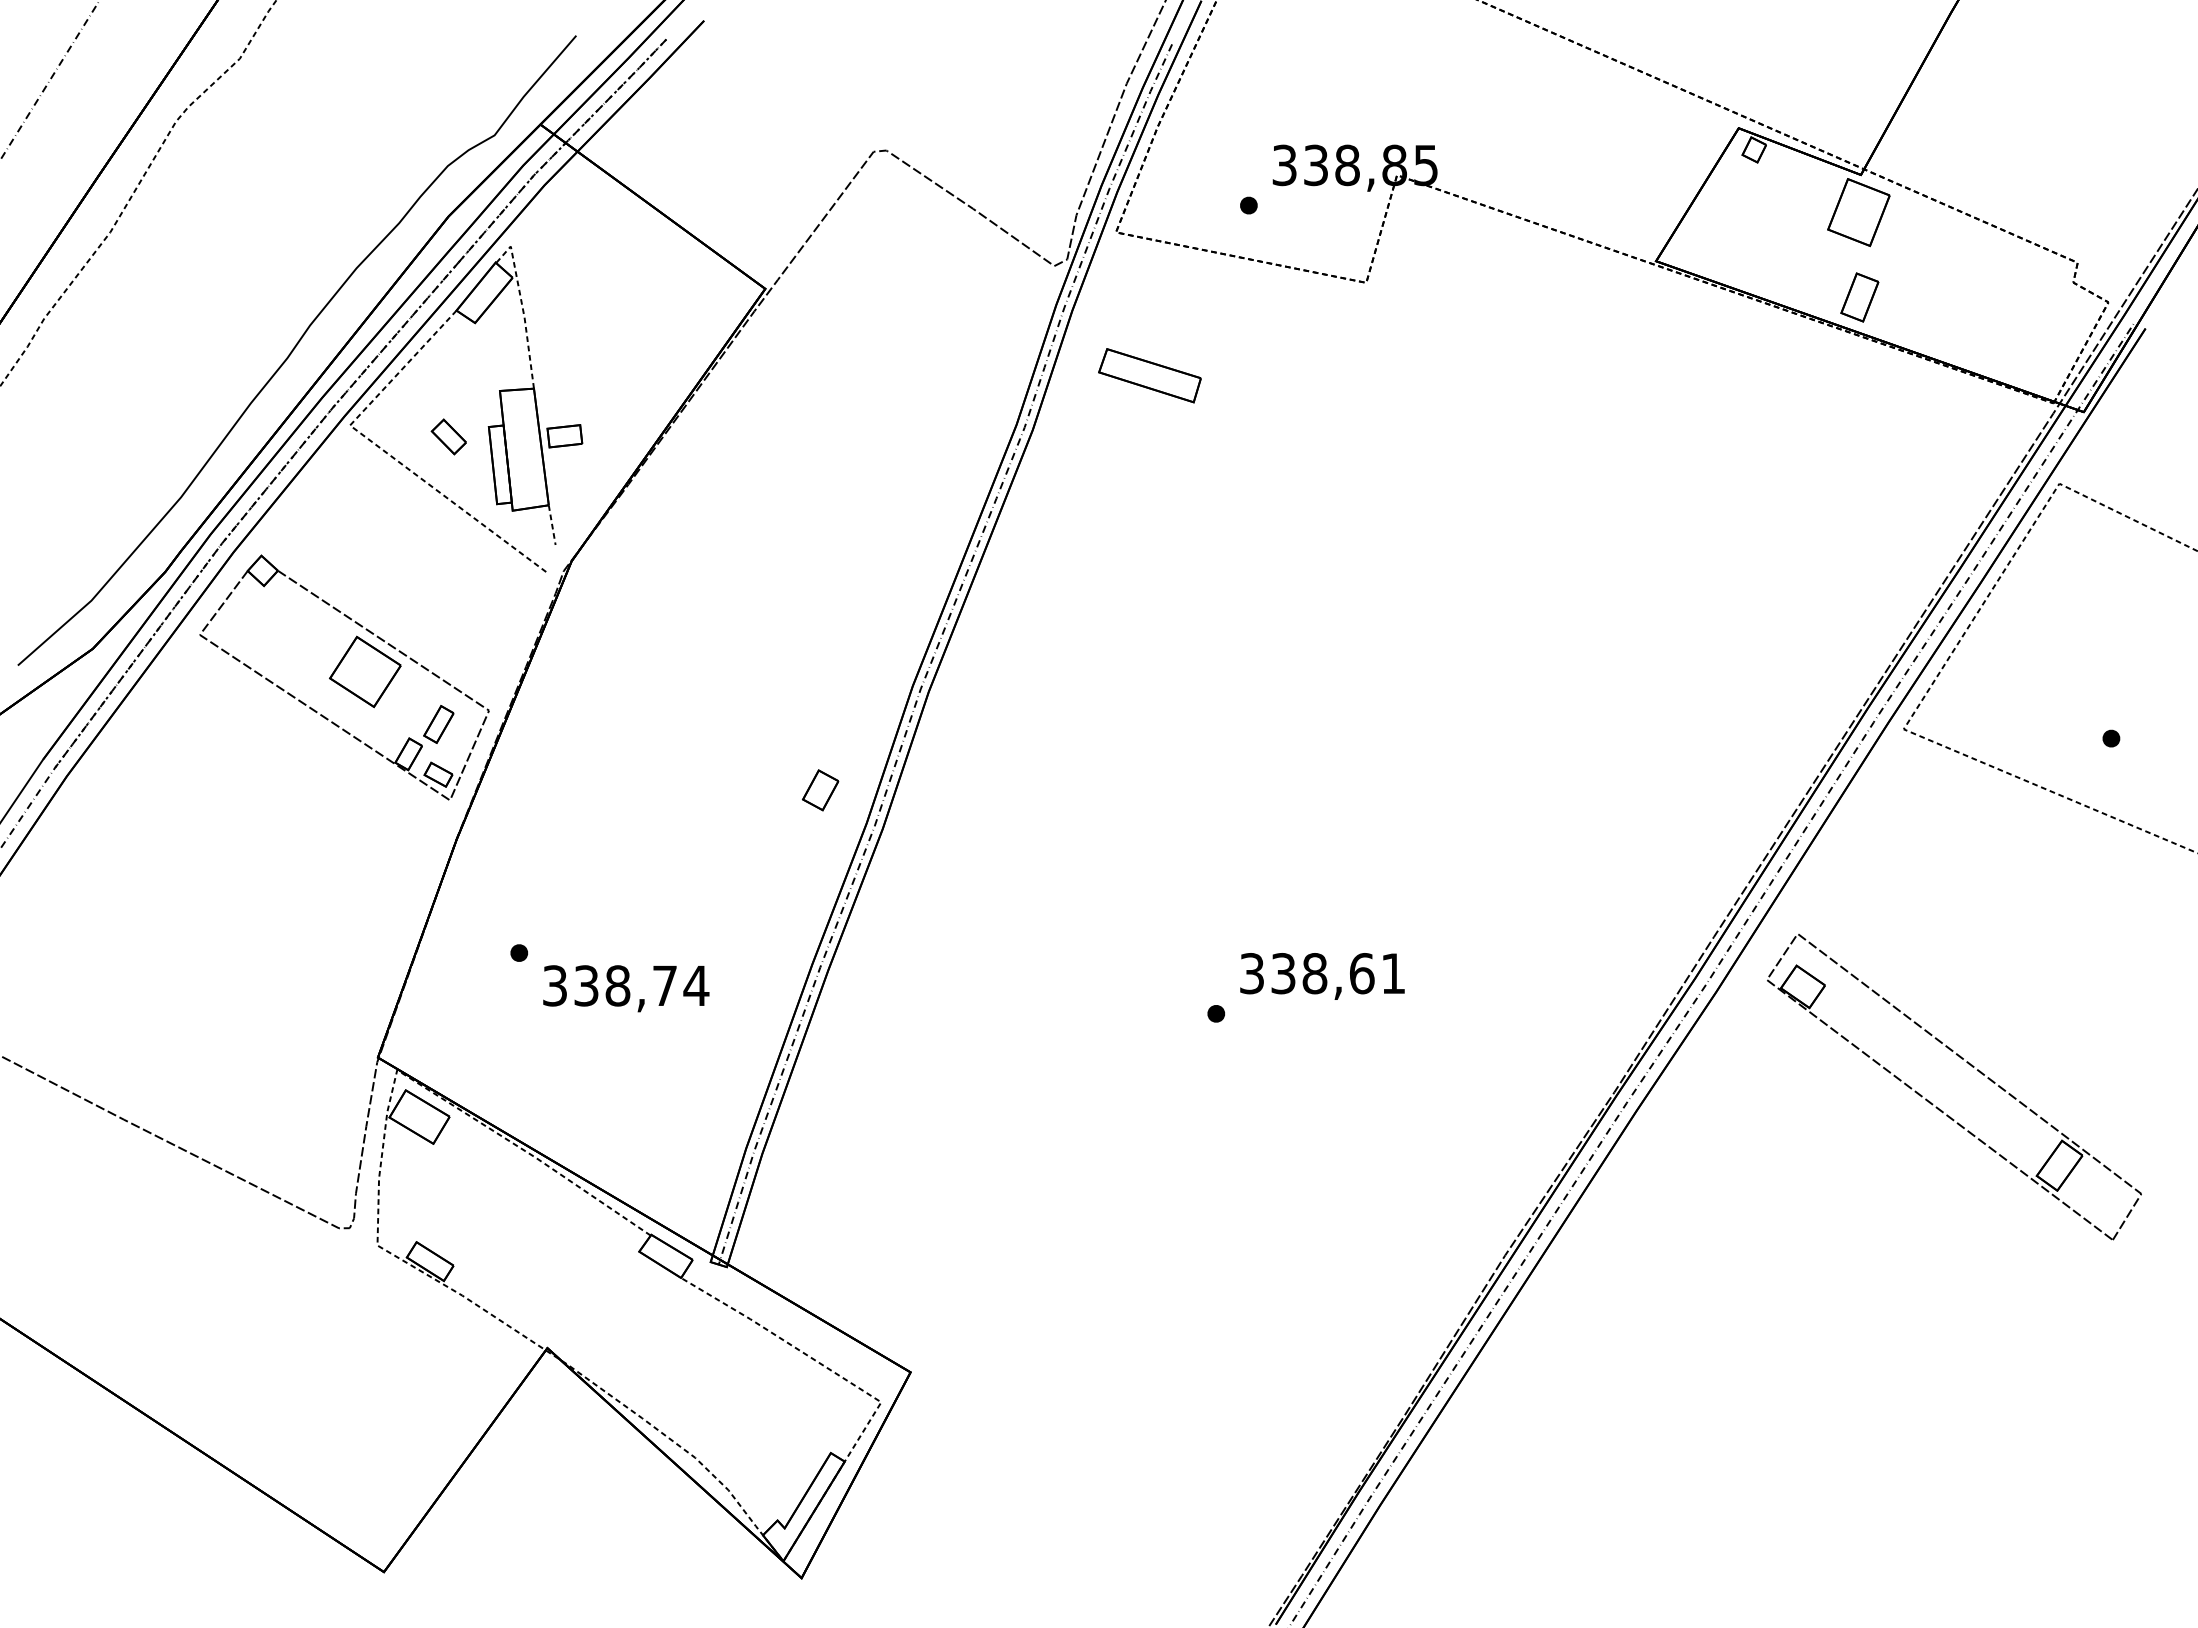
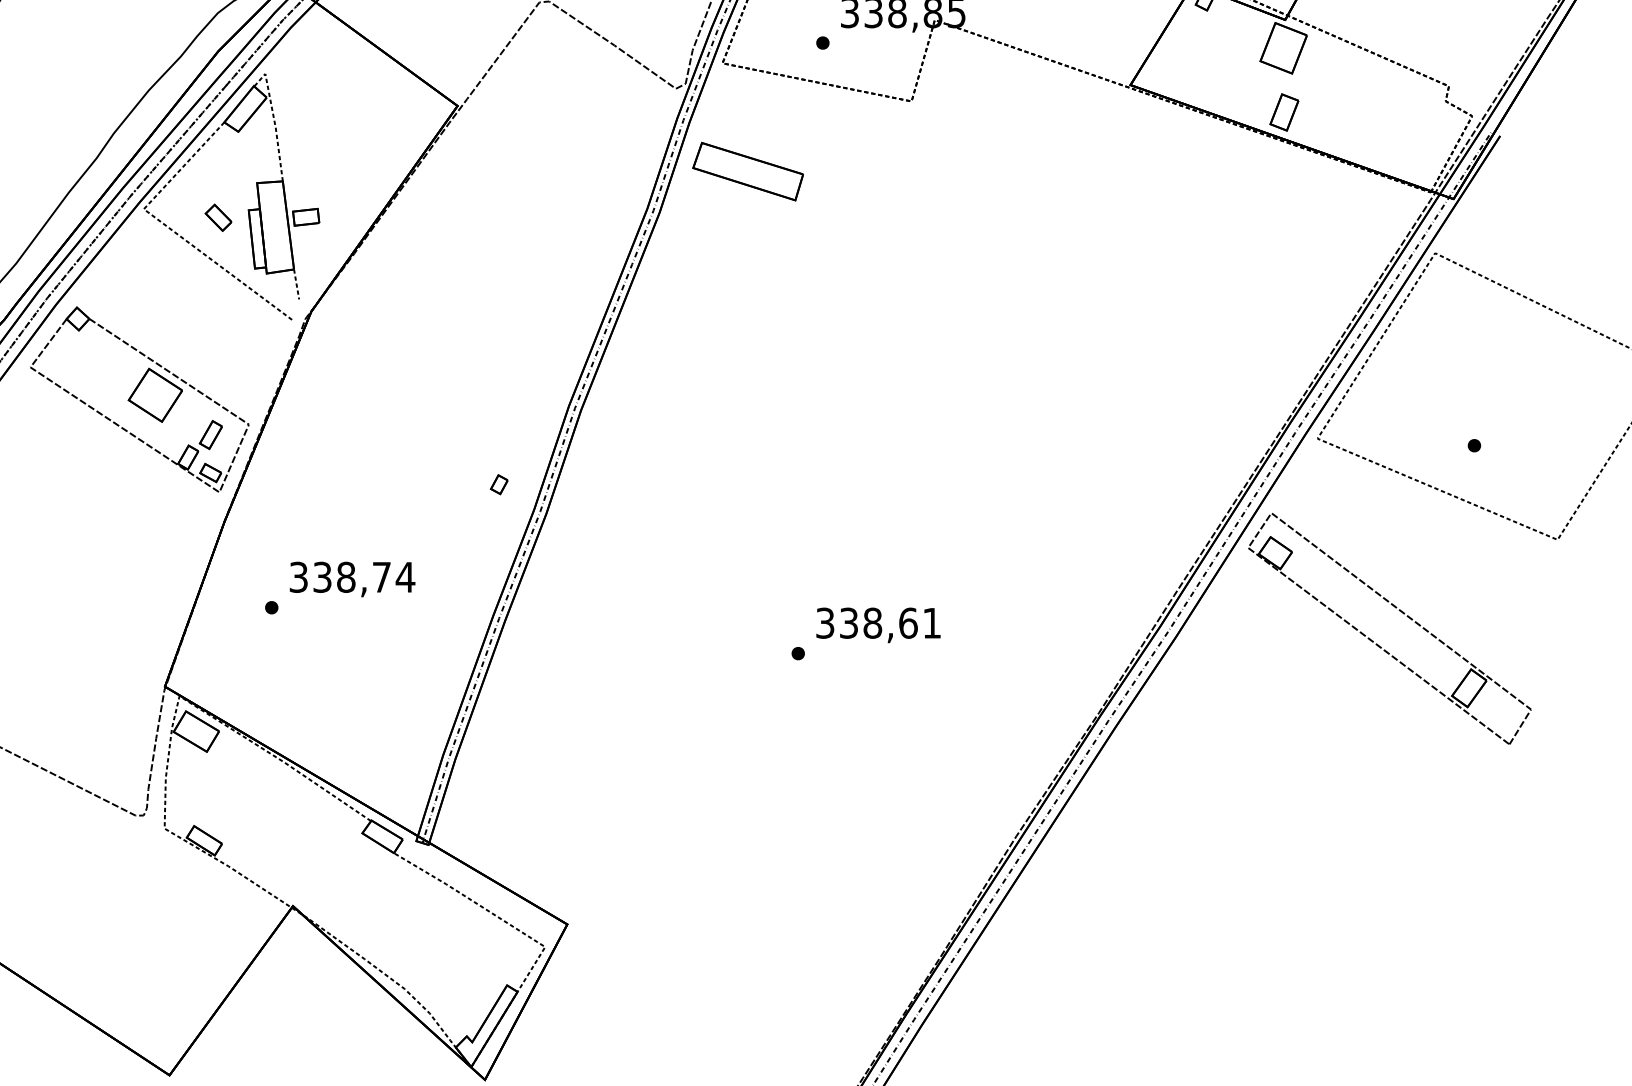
part: (1149, 375) -> (747, 171), size x1.43
part: (820, 789) -> (499, 484), size x0.62
text: (626, 988) -> (352, 579), moved
part: (1938, 1107) -> (1377, 644), moved

